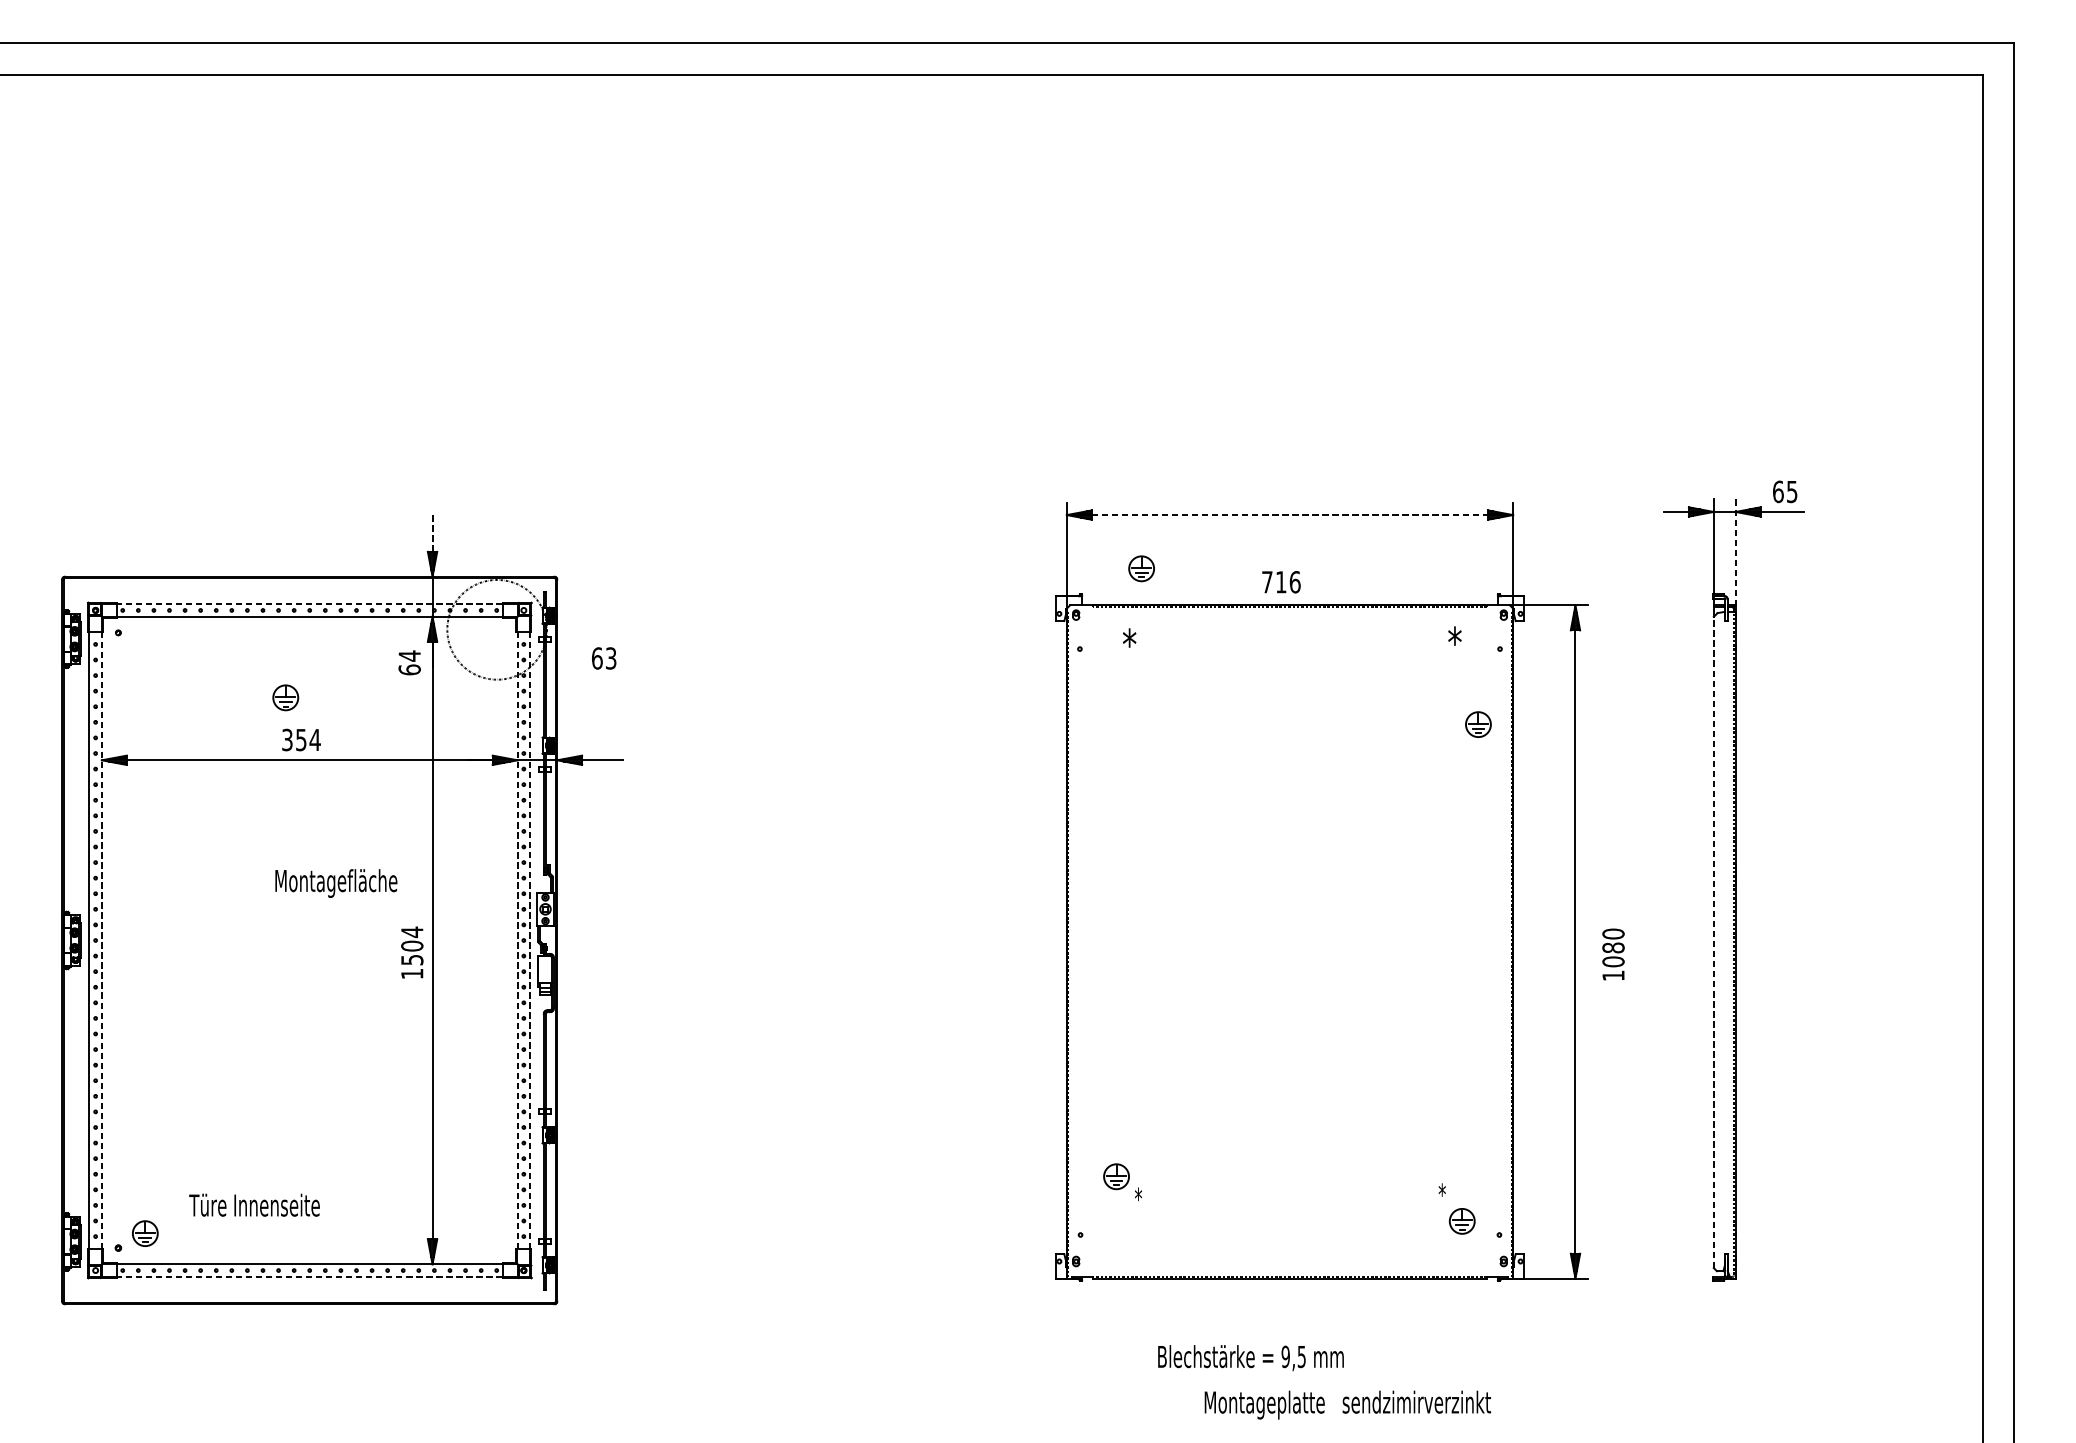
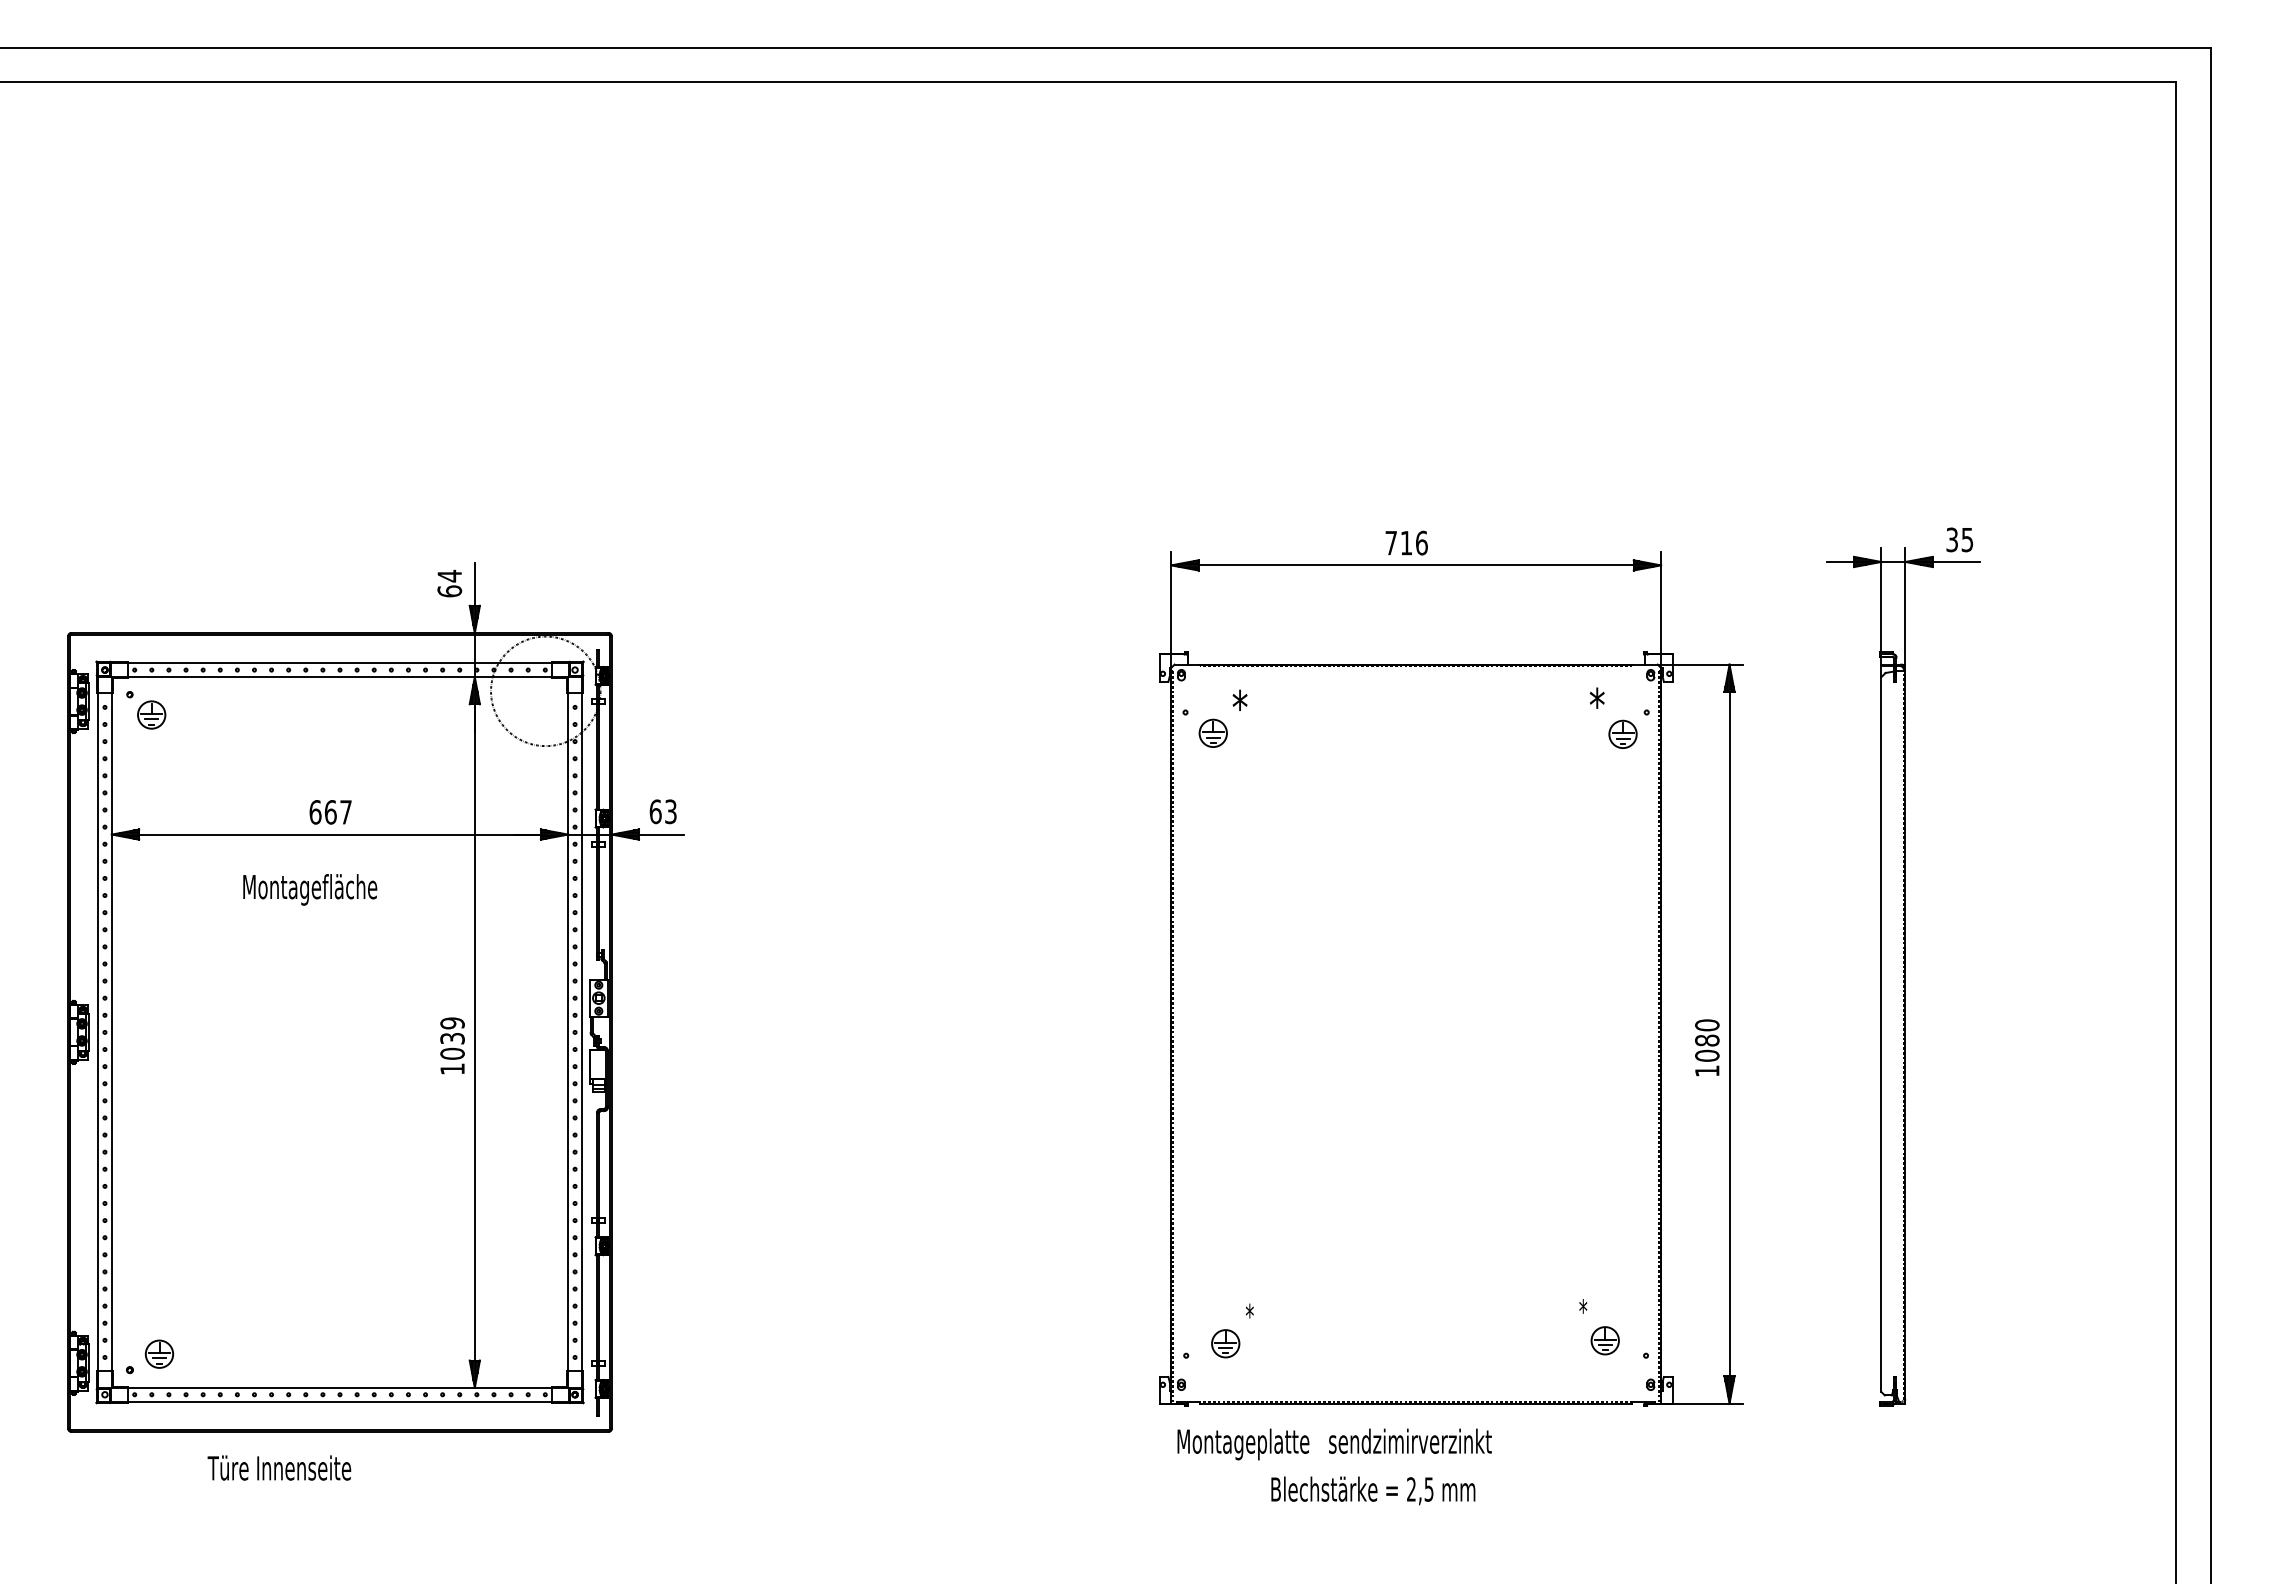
text: (1778, 491) -> (1952, 539), 65 -> 35
line: (1290, 515) -> (1416, 565), dashed -> solid
line: (432, 532) -> (474, 584), dashed -> solid
line: (1735, 552) -> (1905, 606), dashed -> solid
part: (1140, 568) -> (1212, 732), moved
text: (1281, 581) -> (1406, 542), moved
line: (310, 604) -> (340, 663), dashed -> solid
text: (603, 658) -> (662, 811), moved
text: (409, 662) -> (449, 583), moved
part: (285, 697) -> (151, 714), moved
part: (1477, 723) -> (1622, 733), moved
text: (301, 740) -> (330, 812), 354 -> 667
text: (336, 883) -> (310, 889), moved
line: (101, 939) -> (111, 1031), dashed -> solid
line: (517, 939) -> (568, 1031), dashed -> solid
line: (529, 940) -> (581, 1032), dashed -> solid
line: (1713, 942) -> (1881, 1034), dashed -> solid
text: (412, 946) -> (452, 1038), 1504 -> 1039
text: (1613, 954) -> (1707, 1047), moved
part: (1116, 1176) -> (1225, 1343), moved
text: (254, 1204) -> (279, 1467), moved
line: (310, 1276) -> (340, 1401), dashed -> solid
text: (1285, 1356) -> (1411, 1489), 9,5 -> 2,5
text: (1347, 1405) -> (1334, 1444), moved

